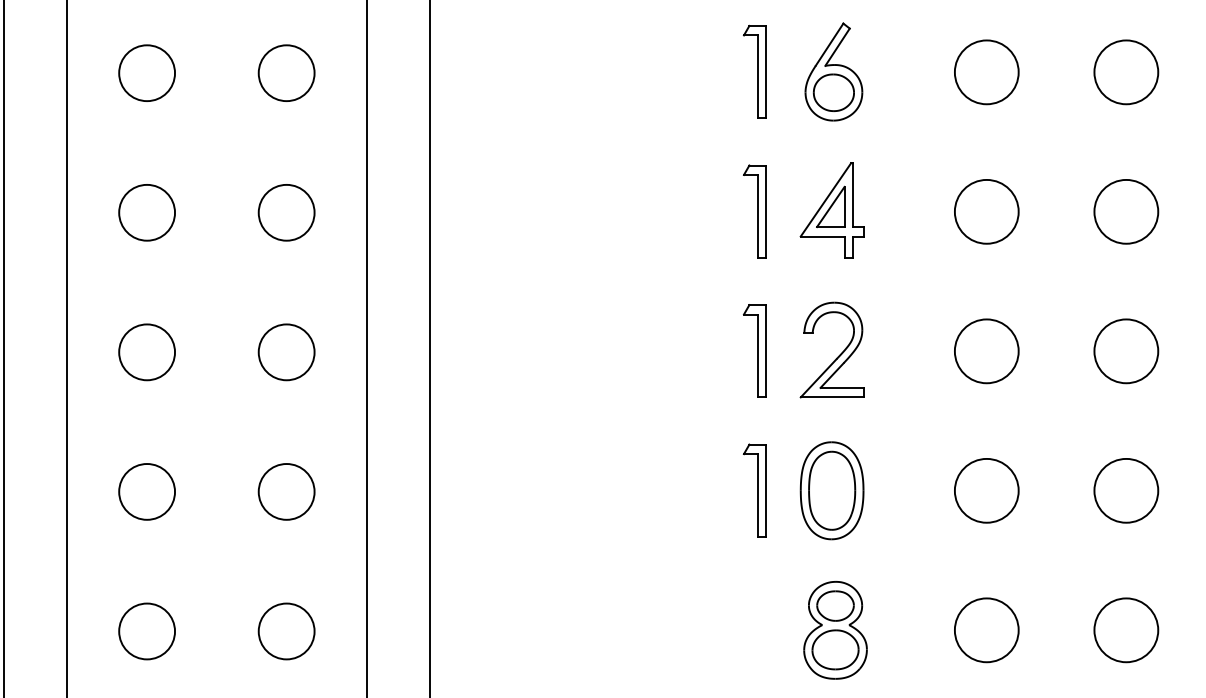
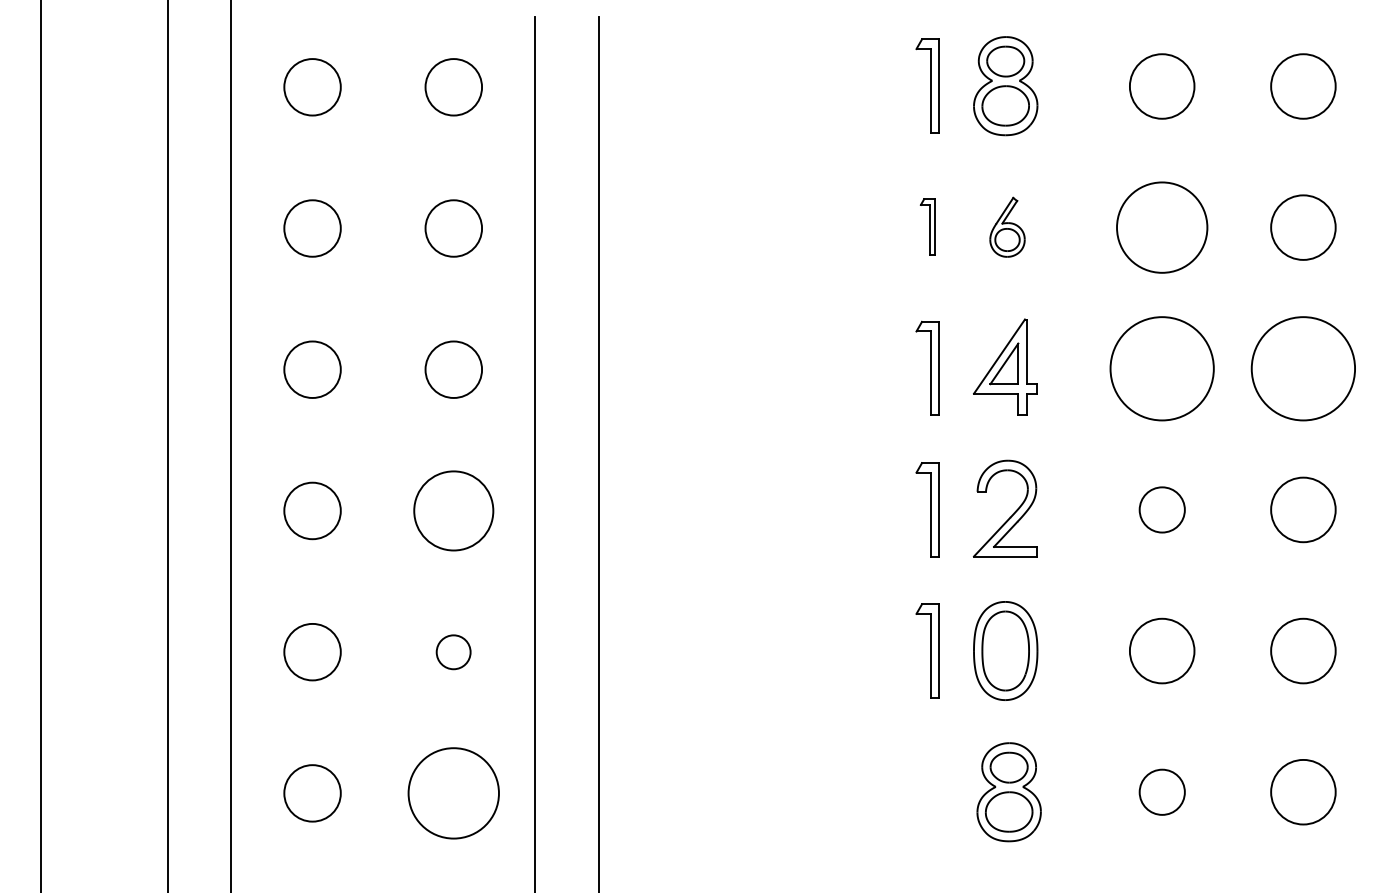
part: (754, 71) -> (927, 226), size x0.6
part: (833, 72) -> (1007, 227), size x0.6
circle: (986, 72) -> (1161, 227), size x1.4
circle: (986, 211) -> (1161, 368), size x1.6
circle: (1126, 211) -> (1303, 368), size x1.6
circle: (987, 350) -> (1162, 509), size x0.7
circle: (286, 351) -> (453, 510), size x1.4
circle: (286, 492) -> (453, 652), size x0.6
circle: (987, 630) -> (1162, 792), size x0.7
circle: (286, 631) -> (453, 793), size x1.6

